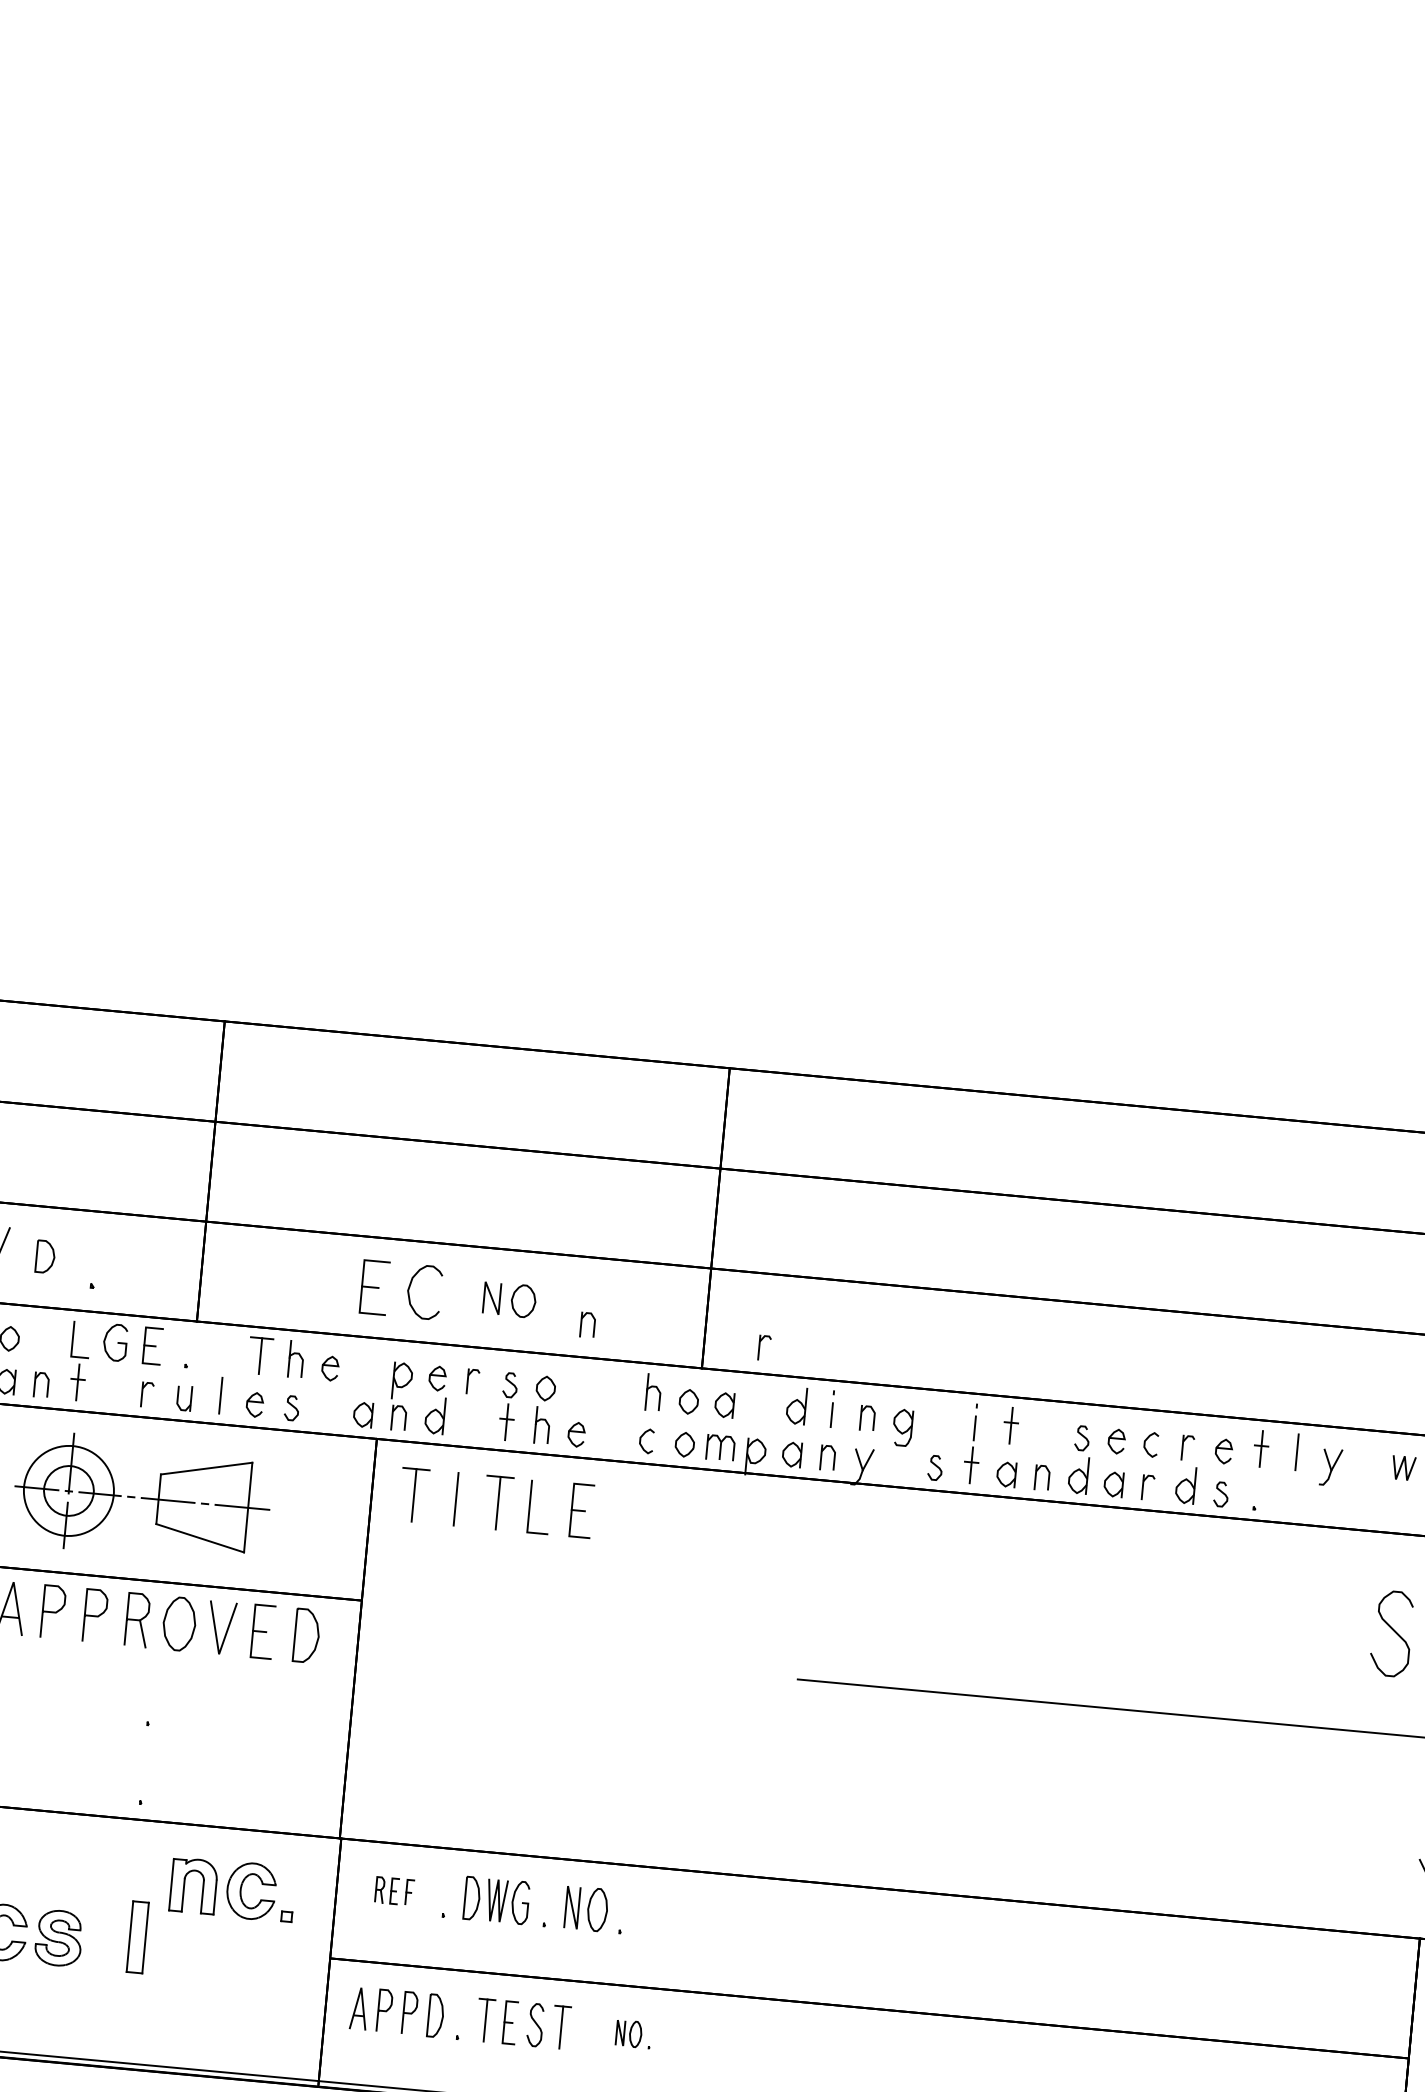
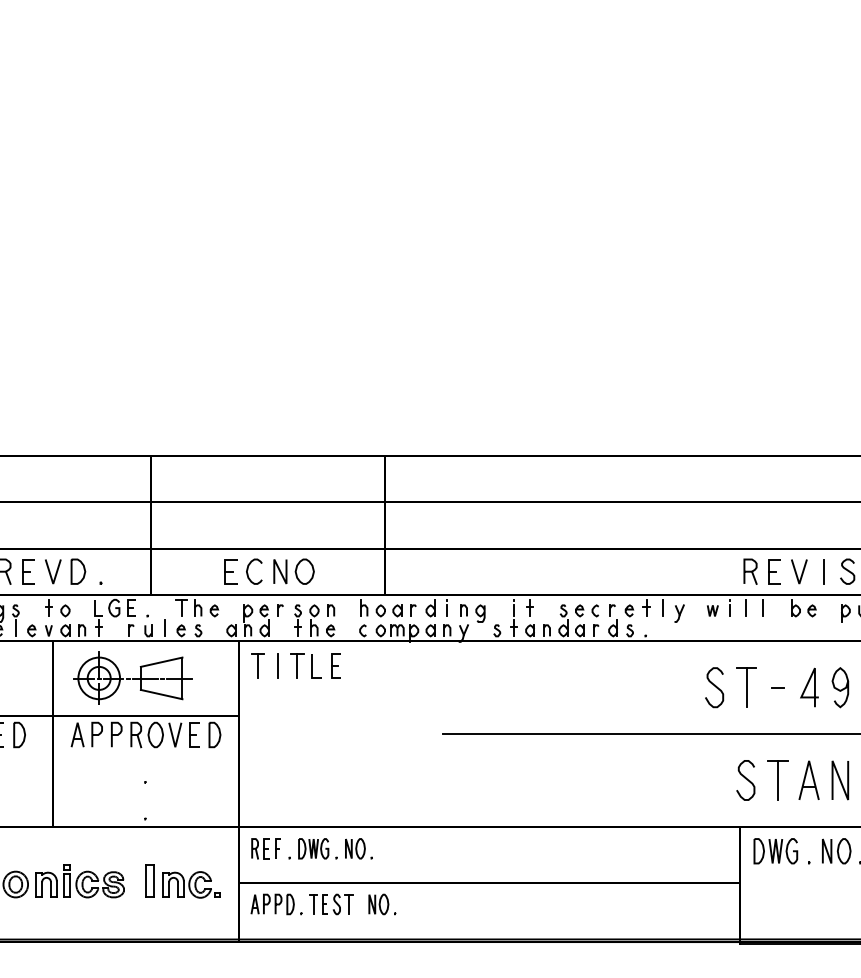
part: (45, 1256) -> (78, 571), size x1.67
part: (508, 1299) -> (293, 571), size x1.67
part: (588, 1324) -> (331, 610), moved
part: (764, 1347) -> (413, 610), moved
part: (232, 1888) -> (191, 884), moved
part: (392, 1890) -> (265, 848), size x1.67
part: (633, 2034) -> (382, 904), size x1.67

